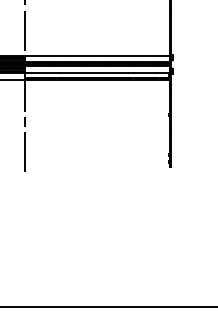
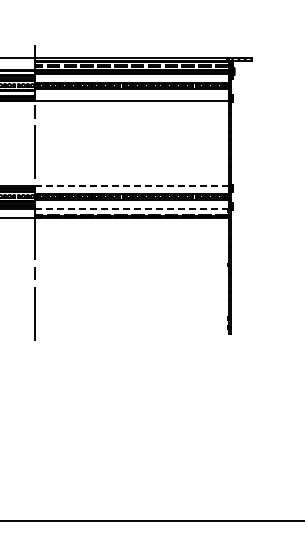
line: (97, 55) -> (131, 185), solid -> dashed
line: (97, 73) -> (131, 209), solid -> dashed

